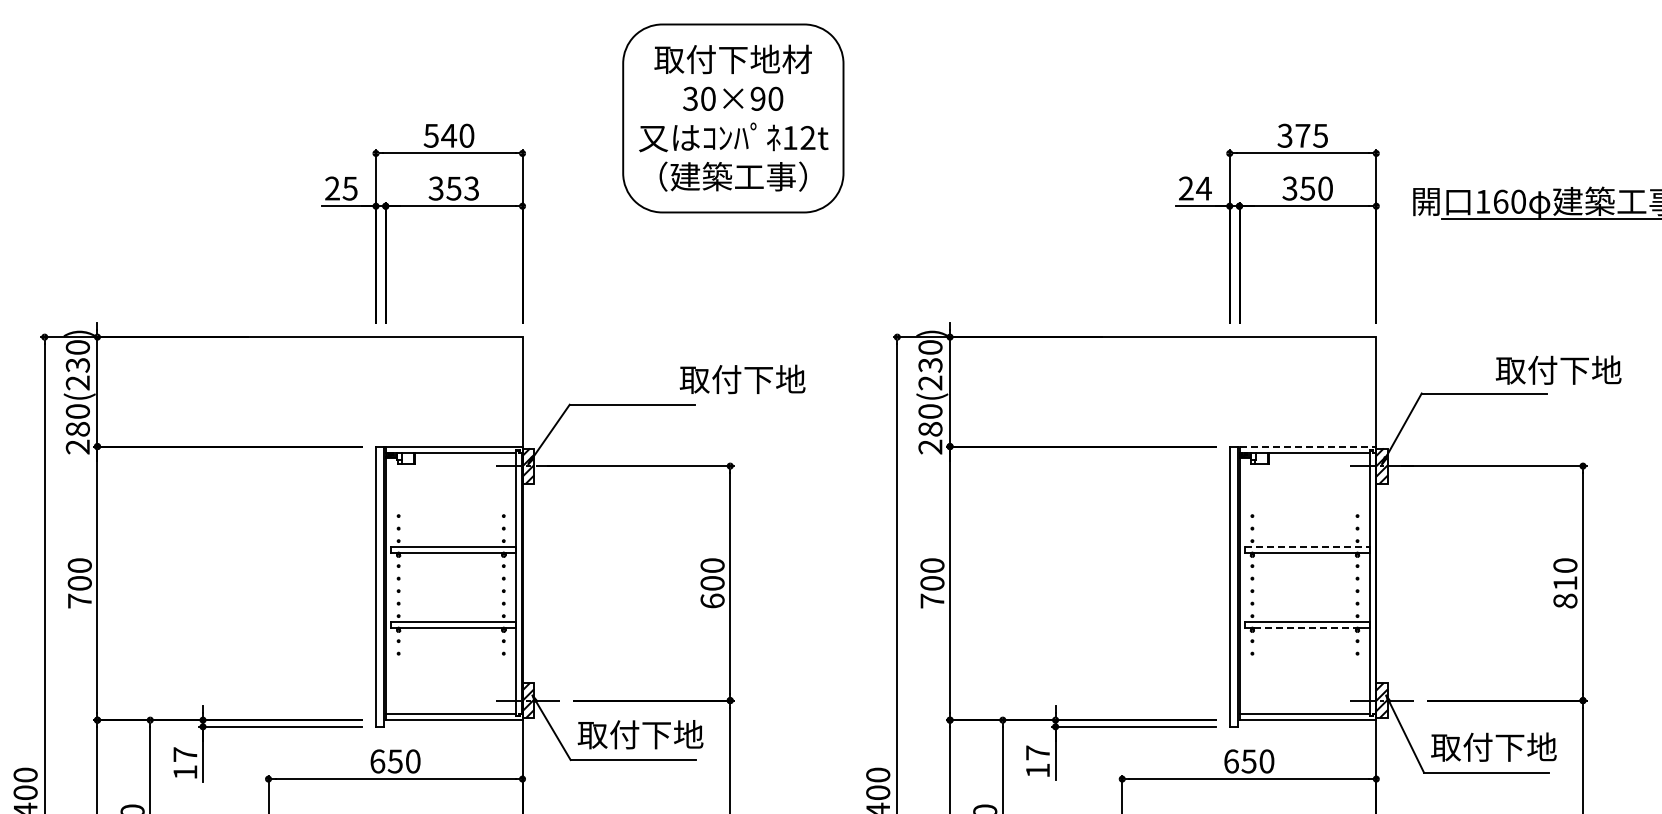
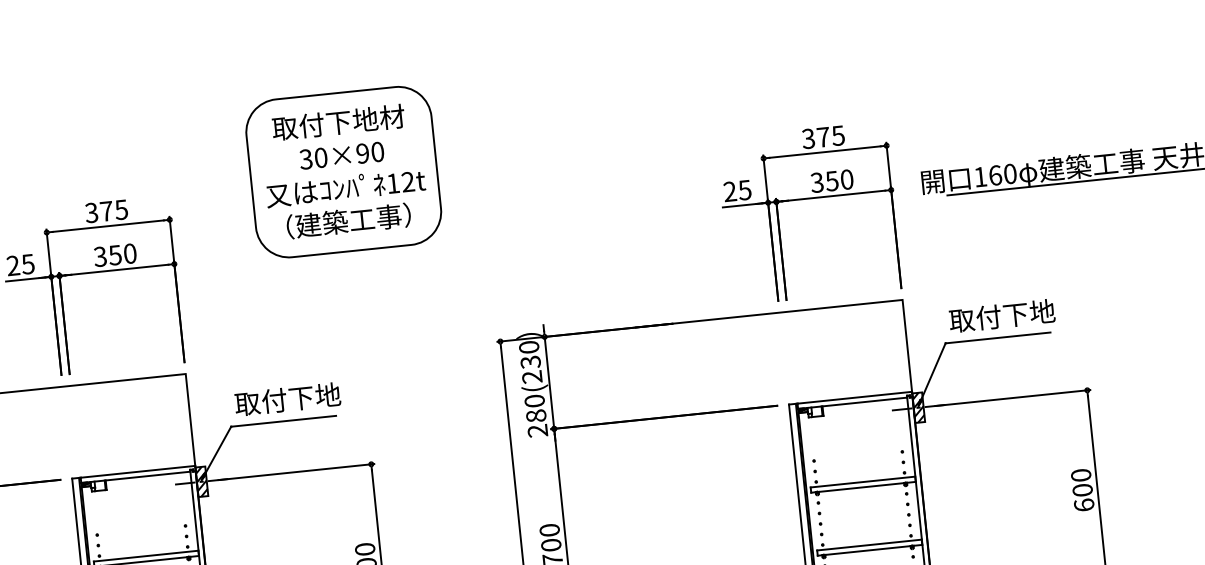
text: (449, 135) -> (106, 211), 540 -> 375
text: (471, 188) -> (129, 253), 353 -> 350
text: (1203, 188) -> (744, 190), 24 -> 25
text: (1558, 369) -> (1001, 315), moved
text: (742, 379) -> (287, 399), moved
line: (1308, 446) -> (855, 397), dashed -> solid
line: (1307, 546) -> (862, 481), dashed -> solid
text: (1565, 592) -> (1083, 497), 810 -> 600
line: (1304, 628) -> (867, 550), dashed -> solid

